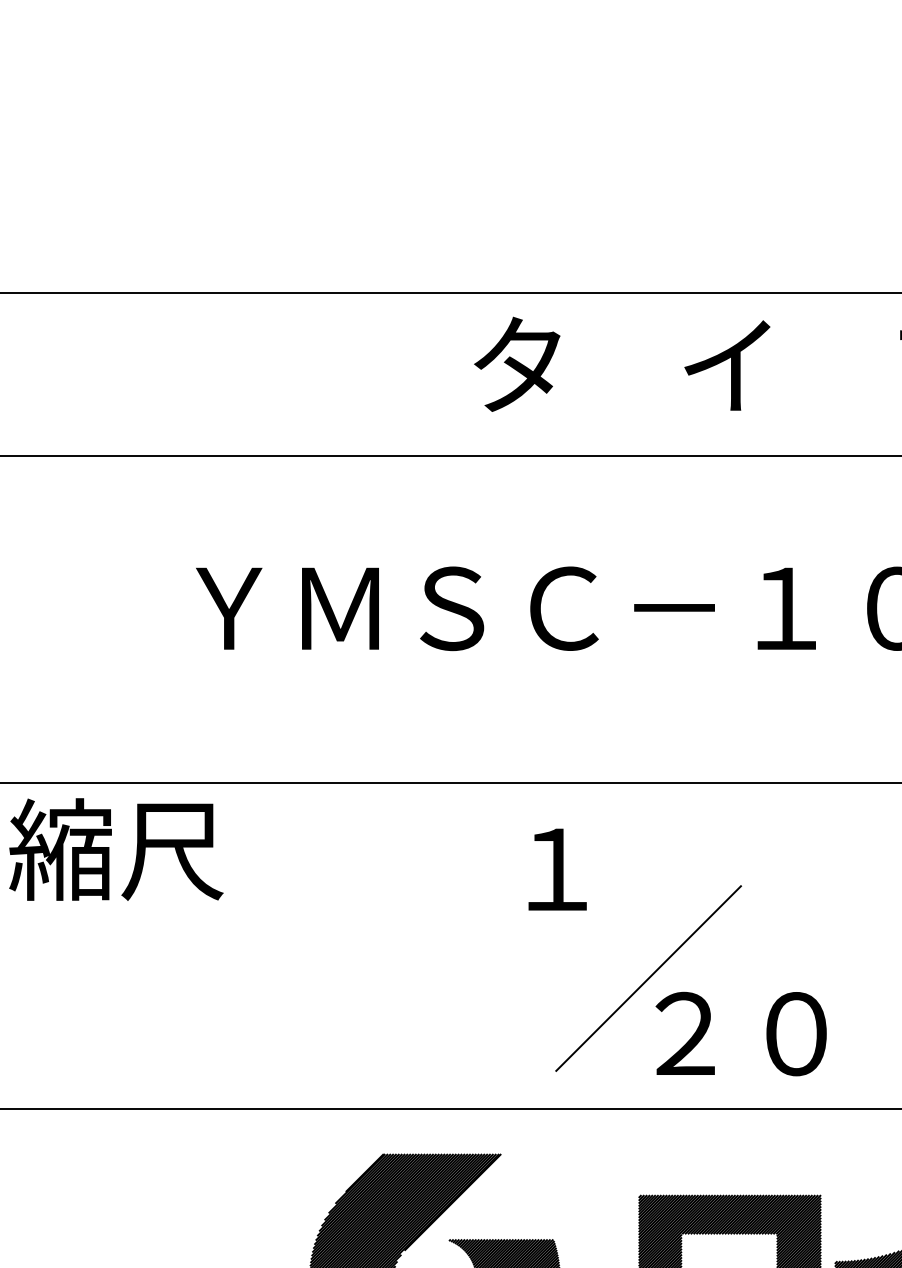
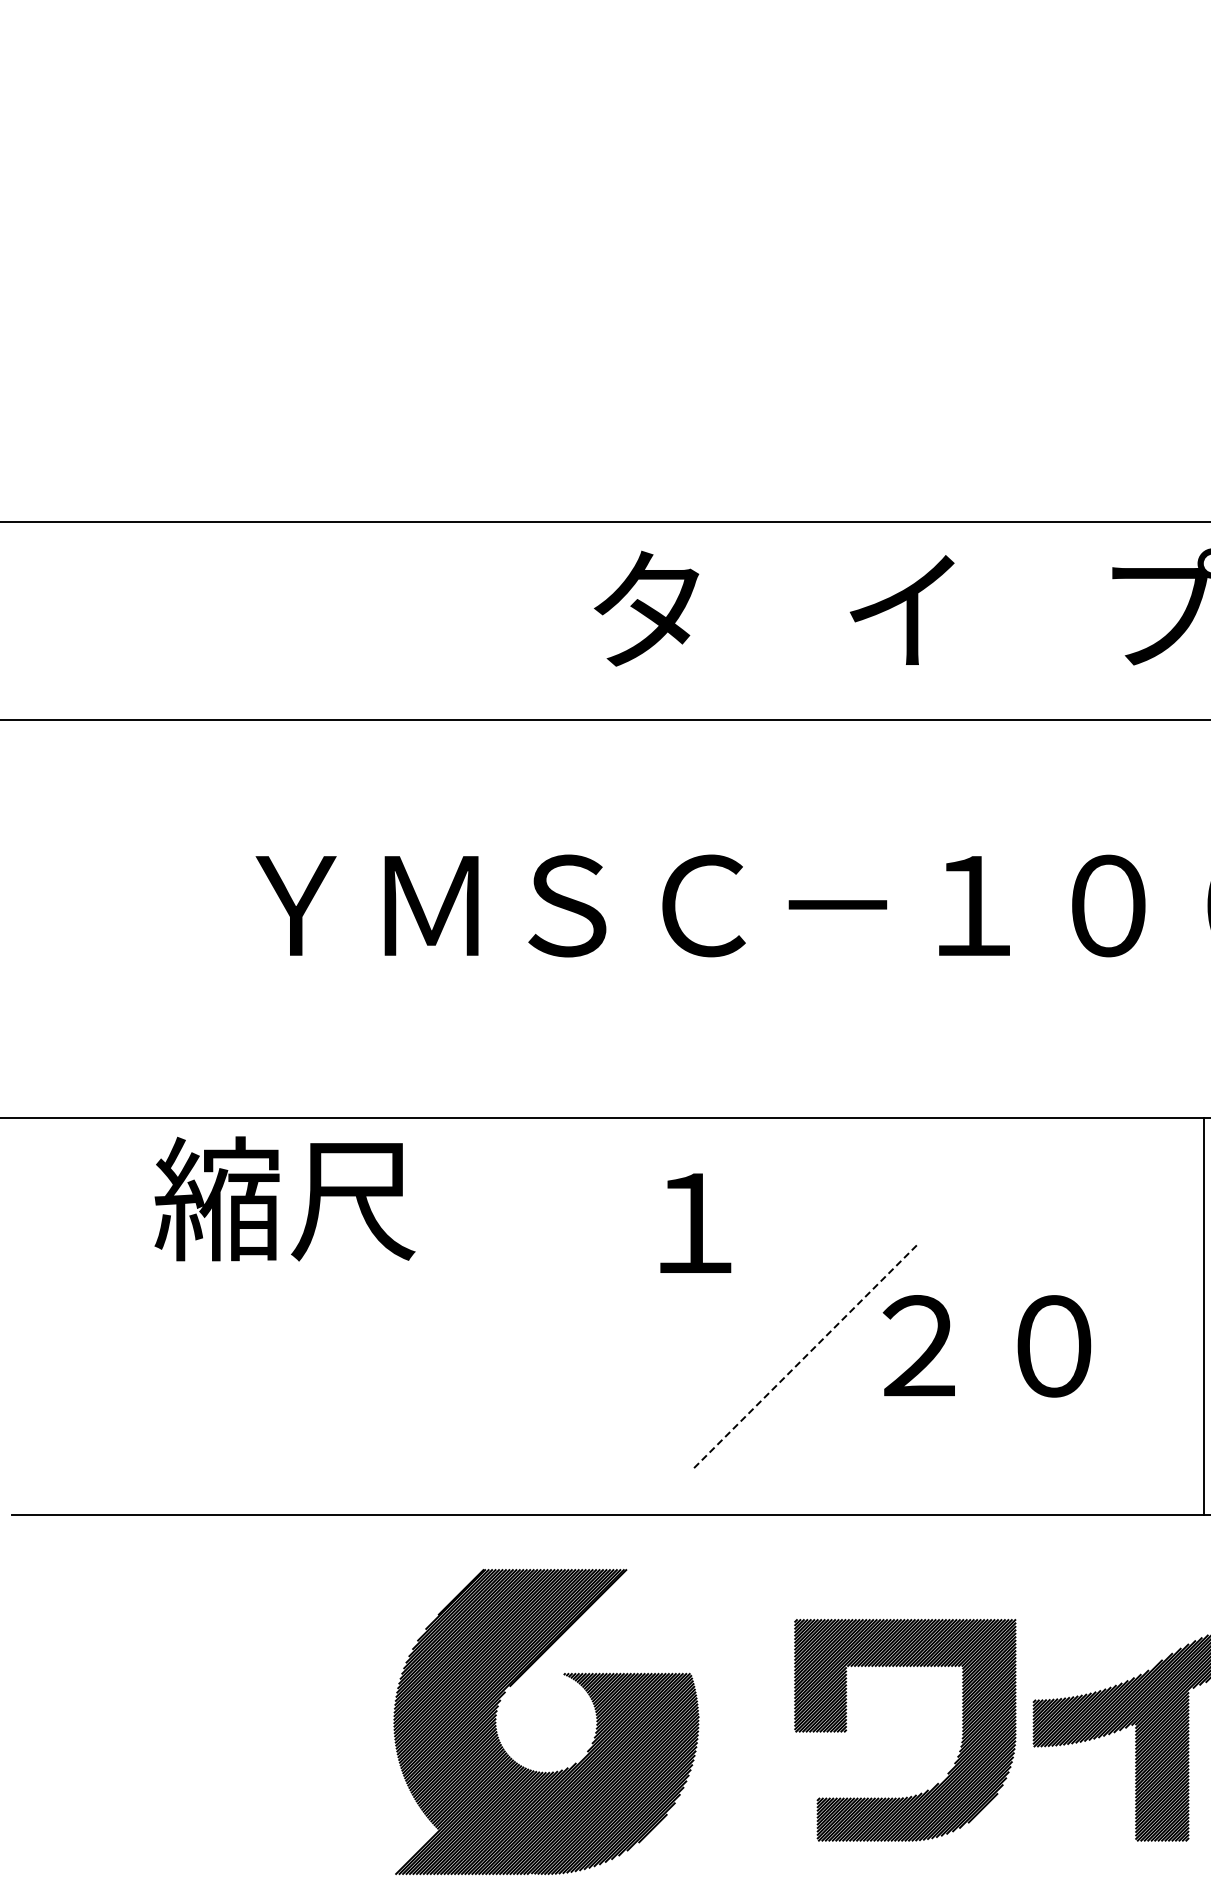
text: (115, 849) -> (284, 1198), moved
line: (648, 978) -> (806, 1355), solid -> dashed
text: (740, 1034) -> (986, 1346), moved

